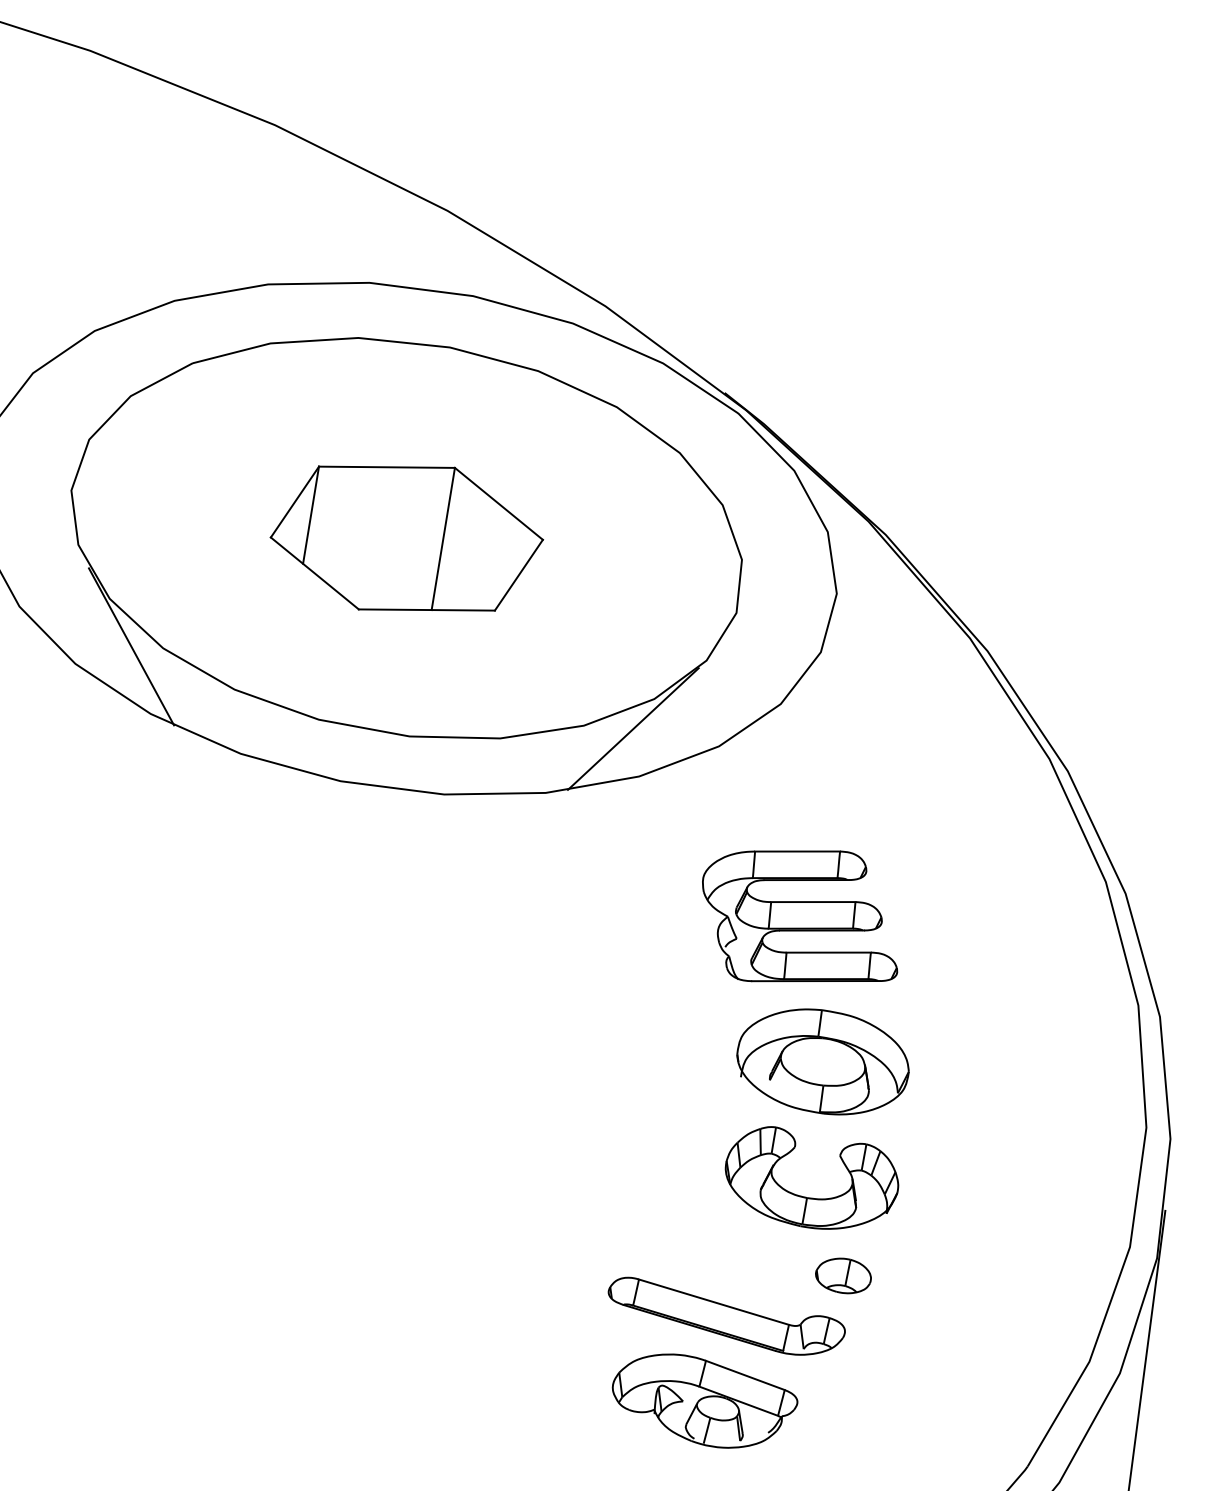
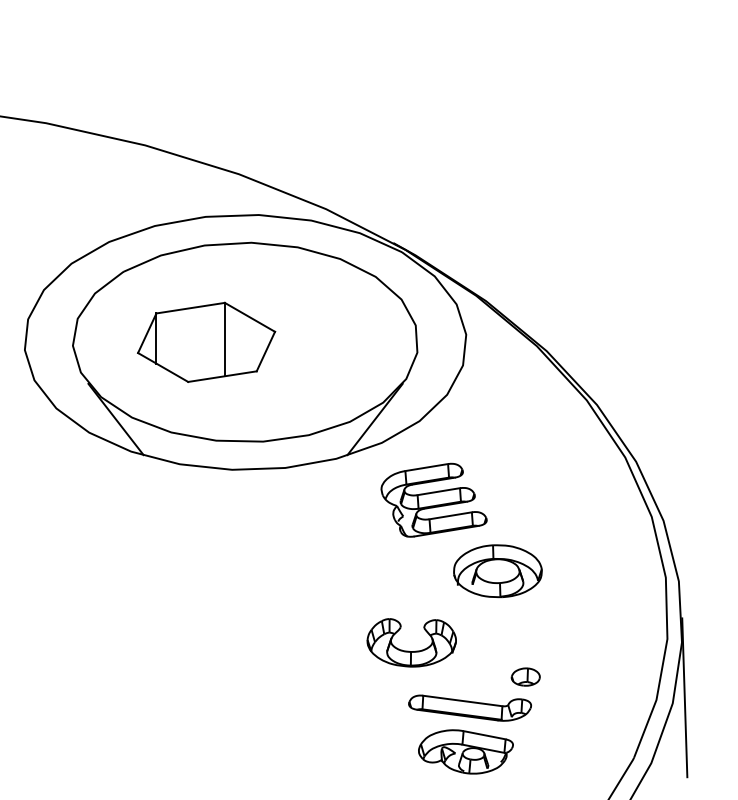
part: (407, 536) -> (206, 341), moved
part: (800, 915) -> (433, 499), moved
part: (802, 1194) -> (408, 650), moved

